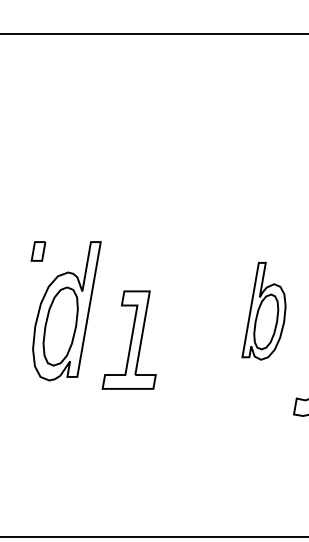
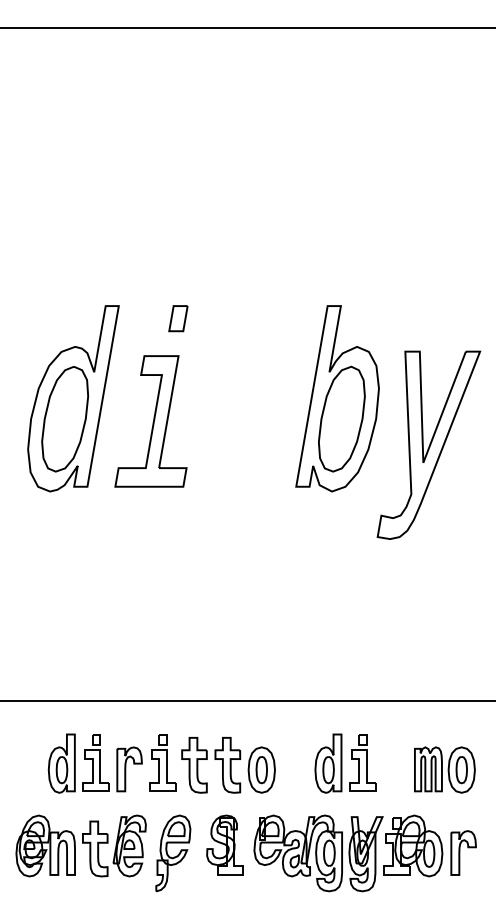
part: (38, 251) -> (178, 318), moved
part: (263, 311) -> (337, 398), size x1.43
part: (128, 340) -> (150, 421), moved

